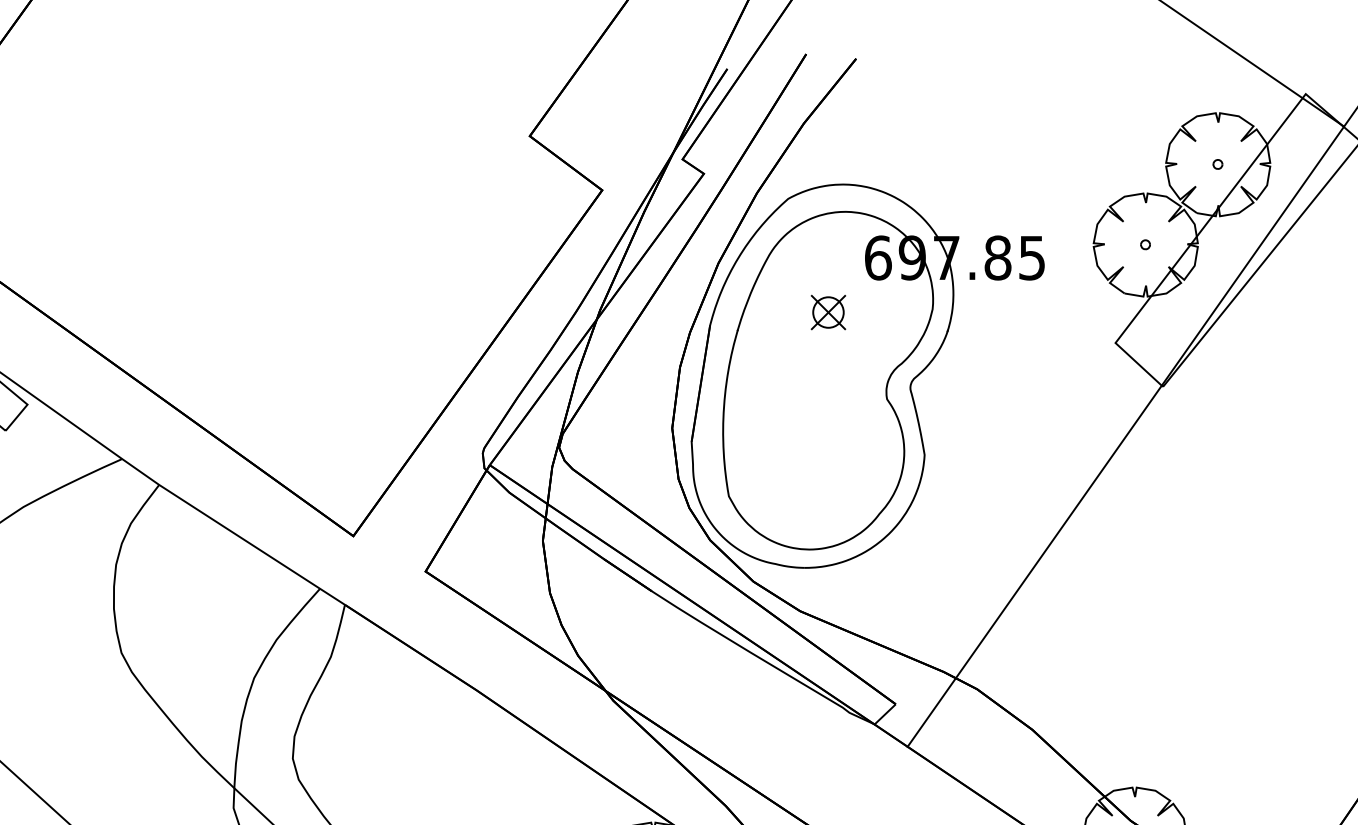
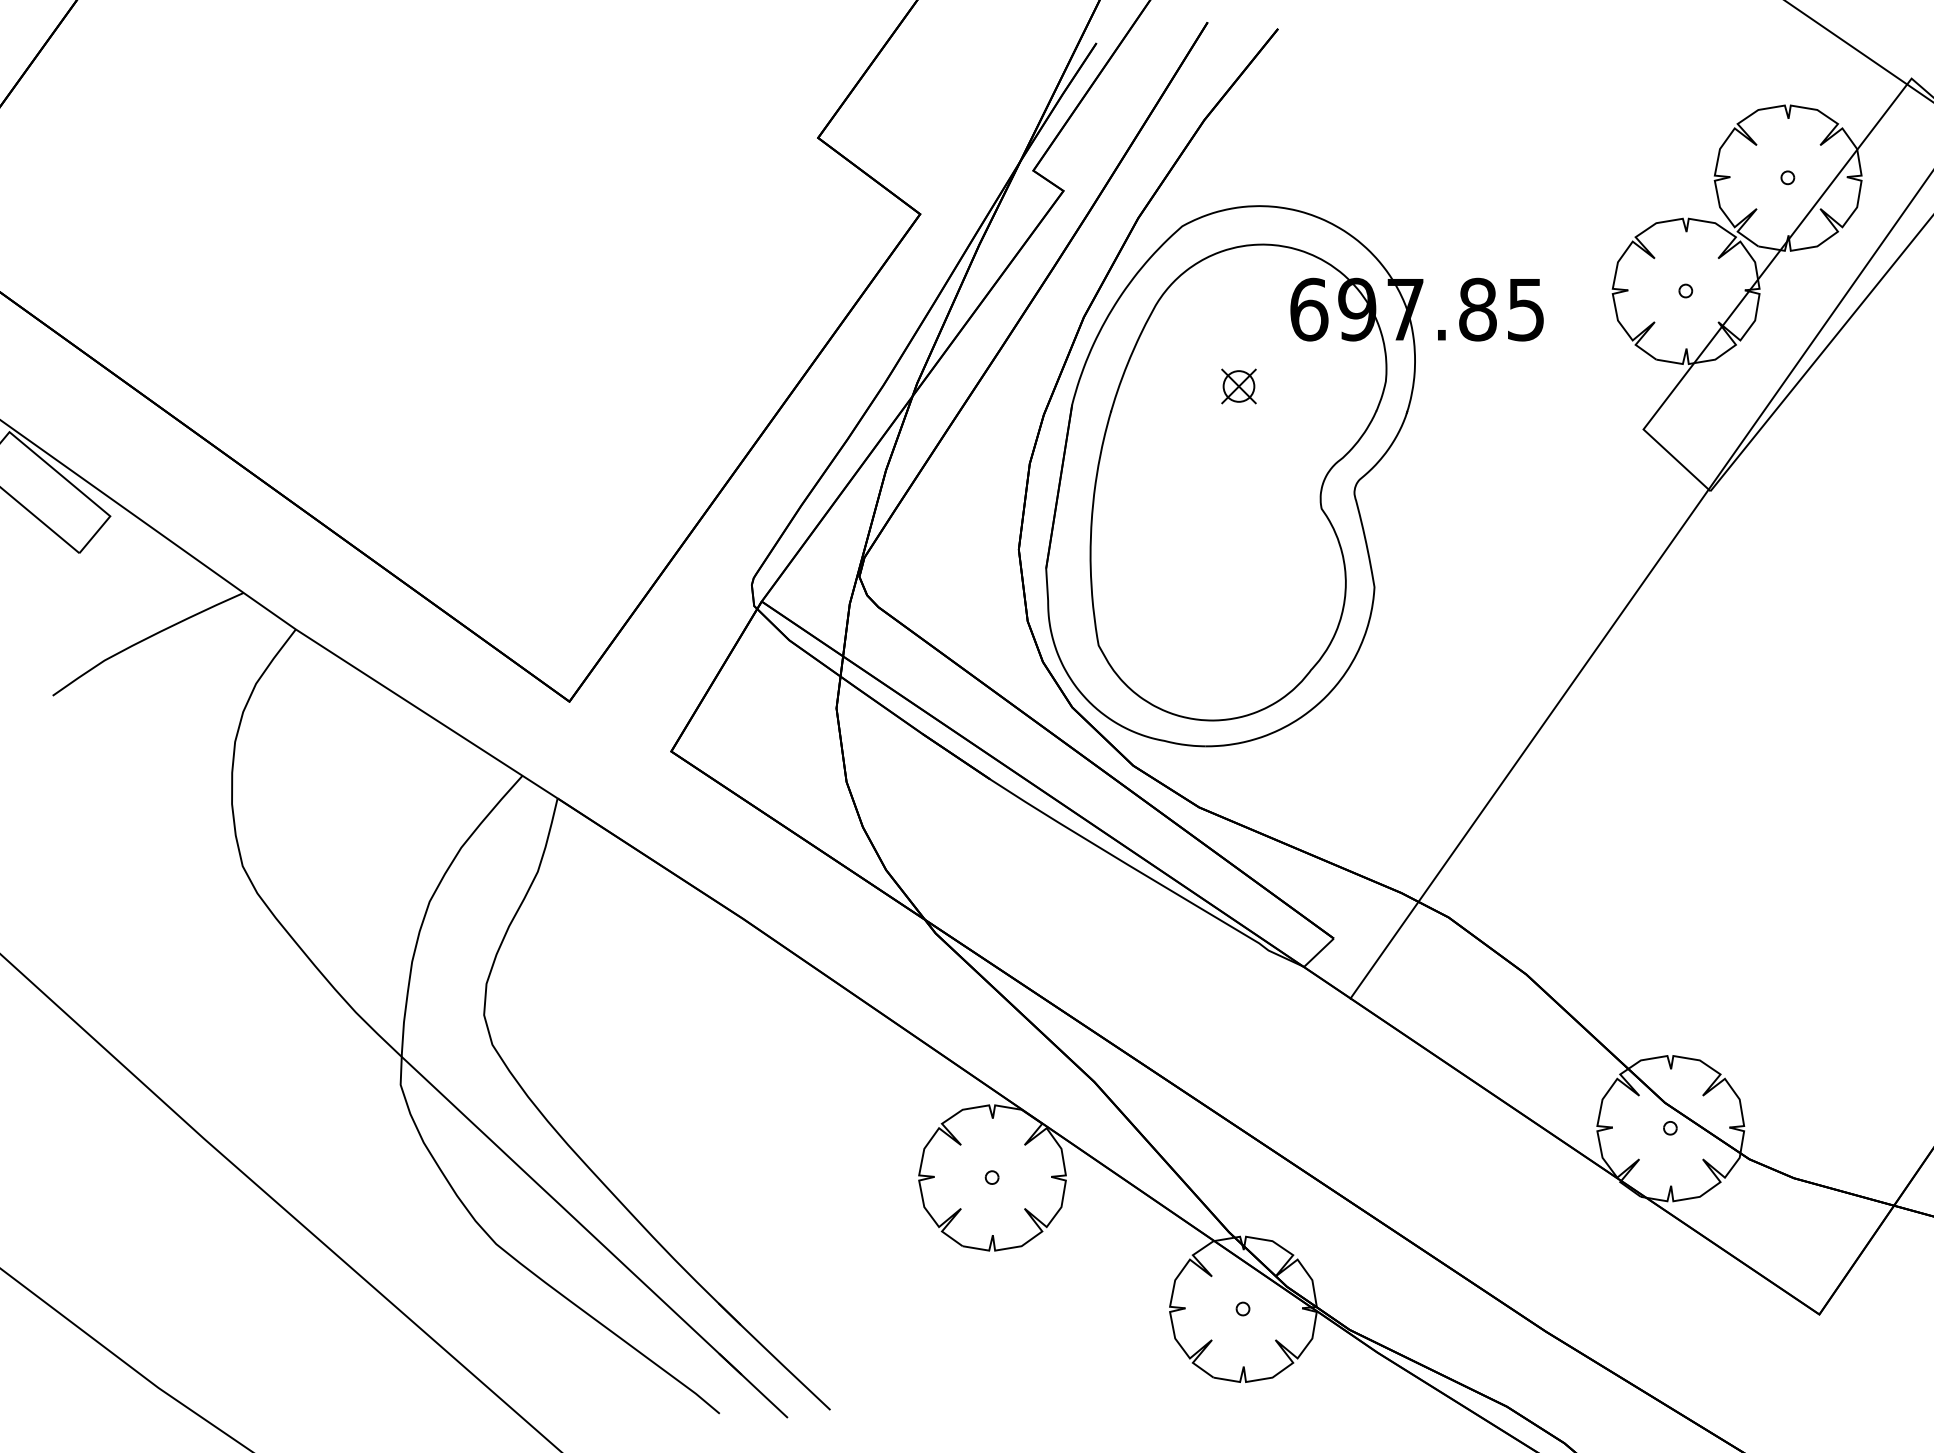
part: (828, 312) -> (1238, 386), size x0.71

